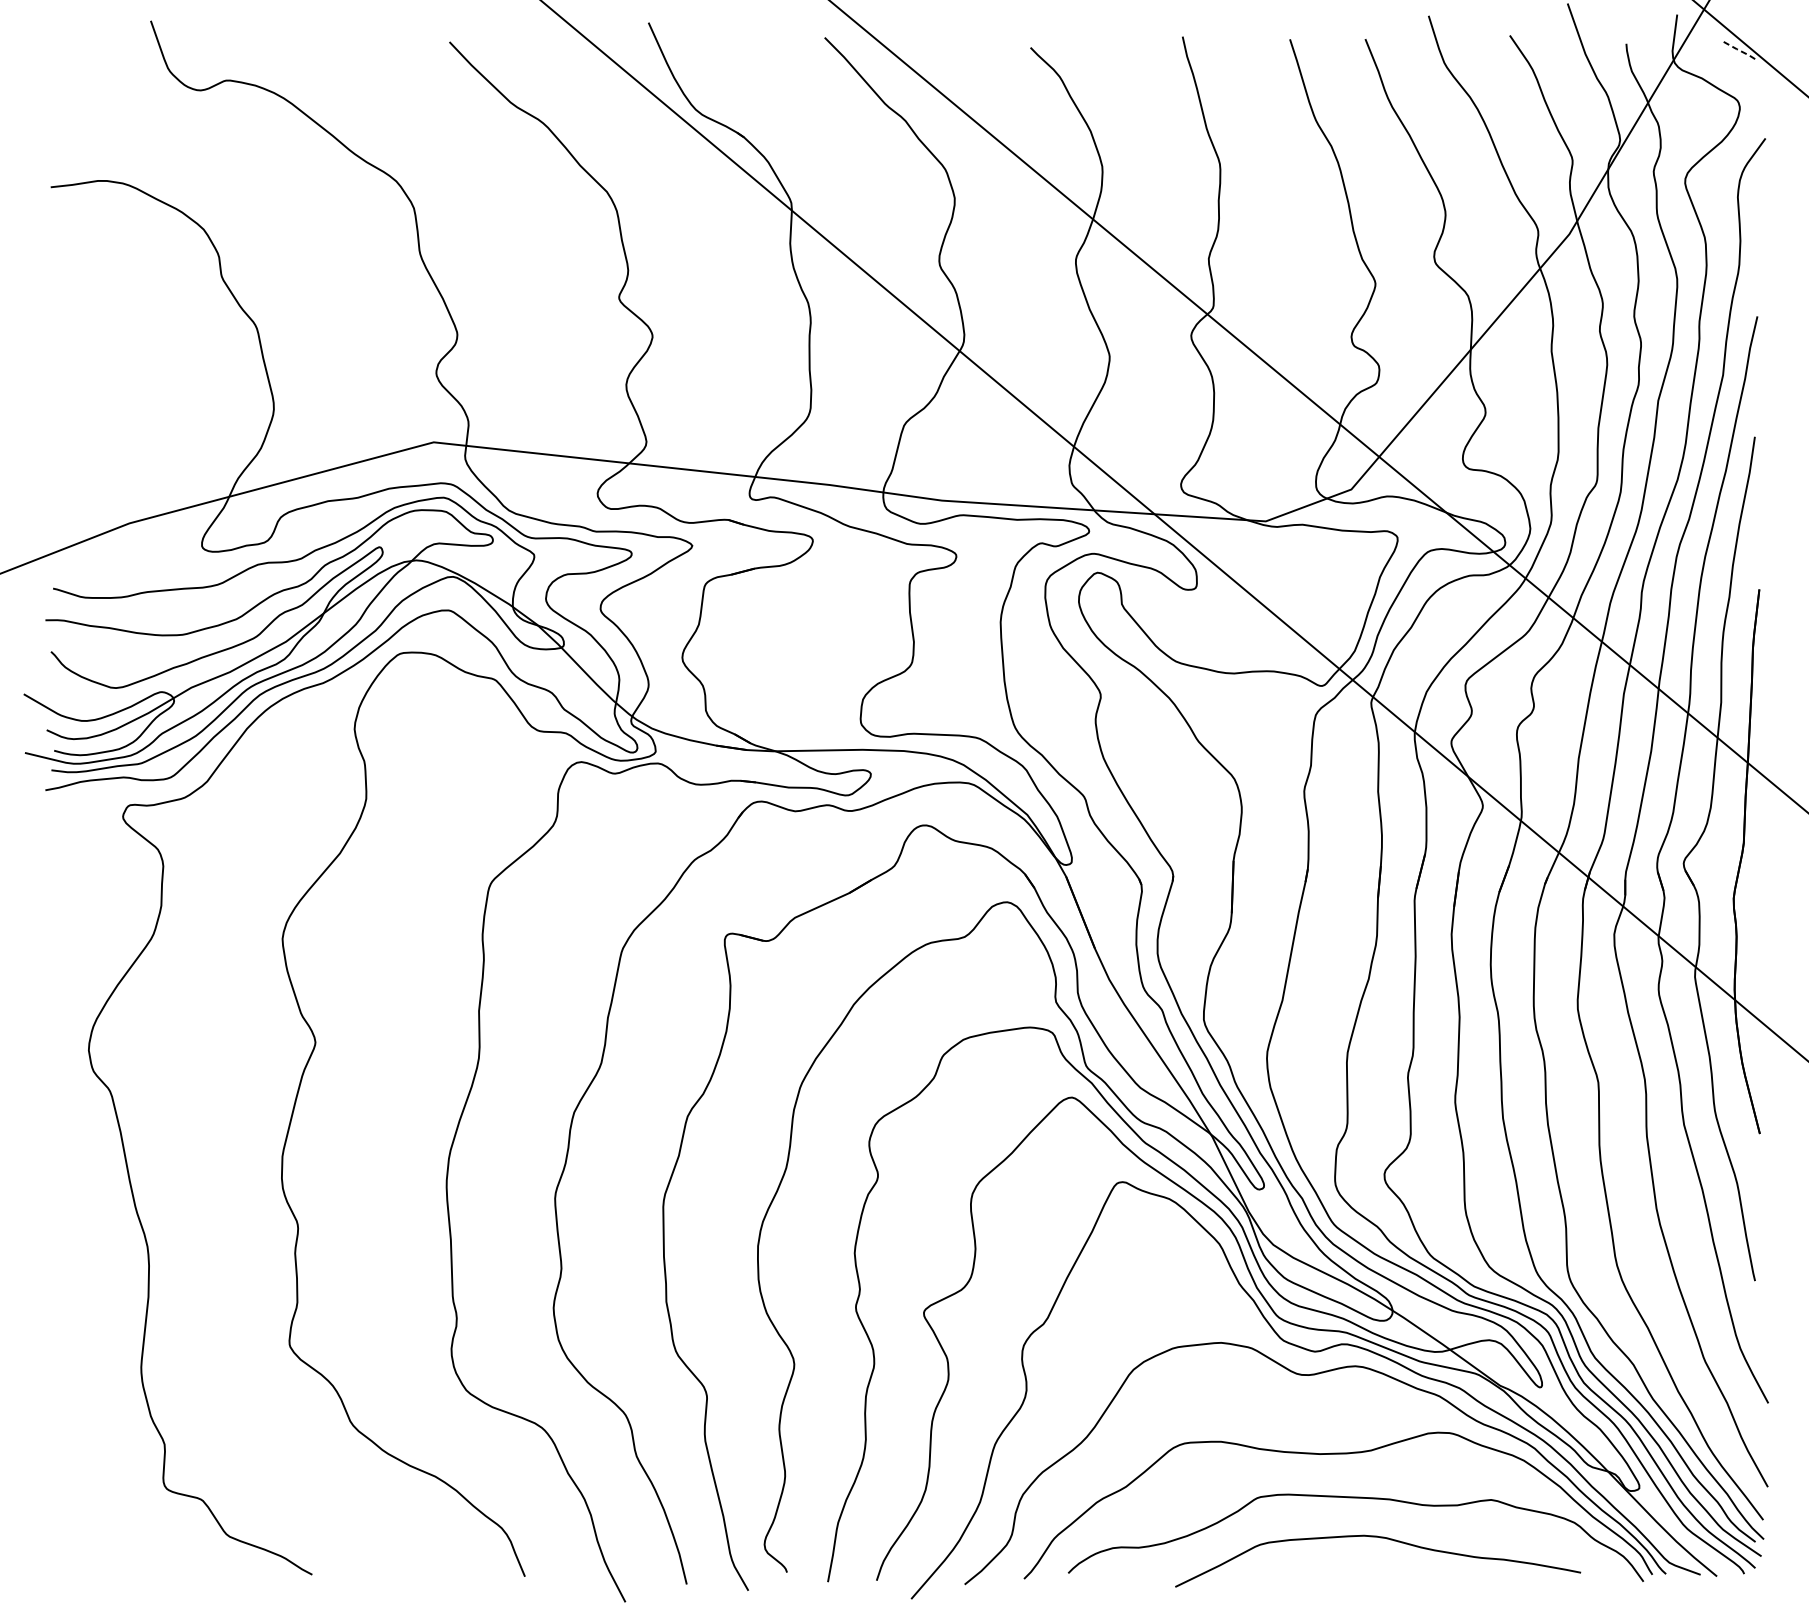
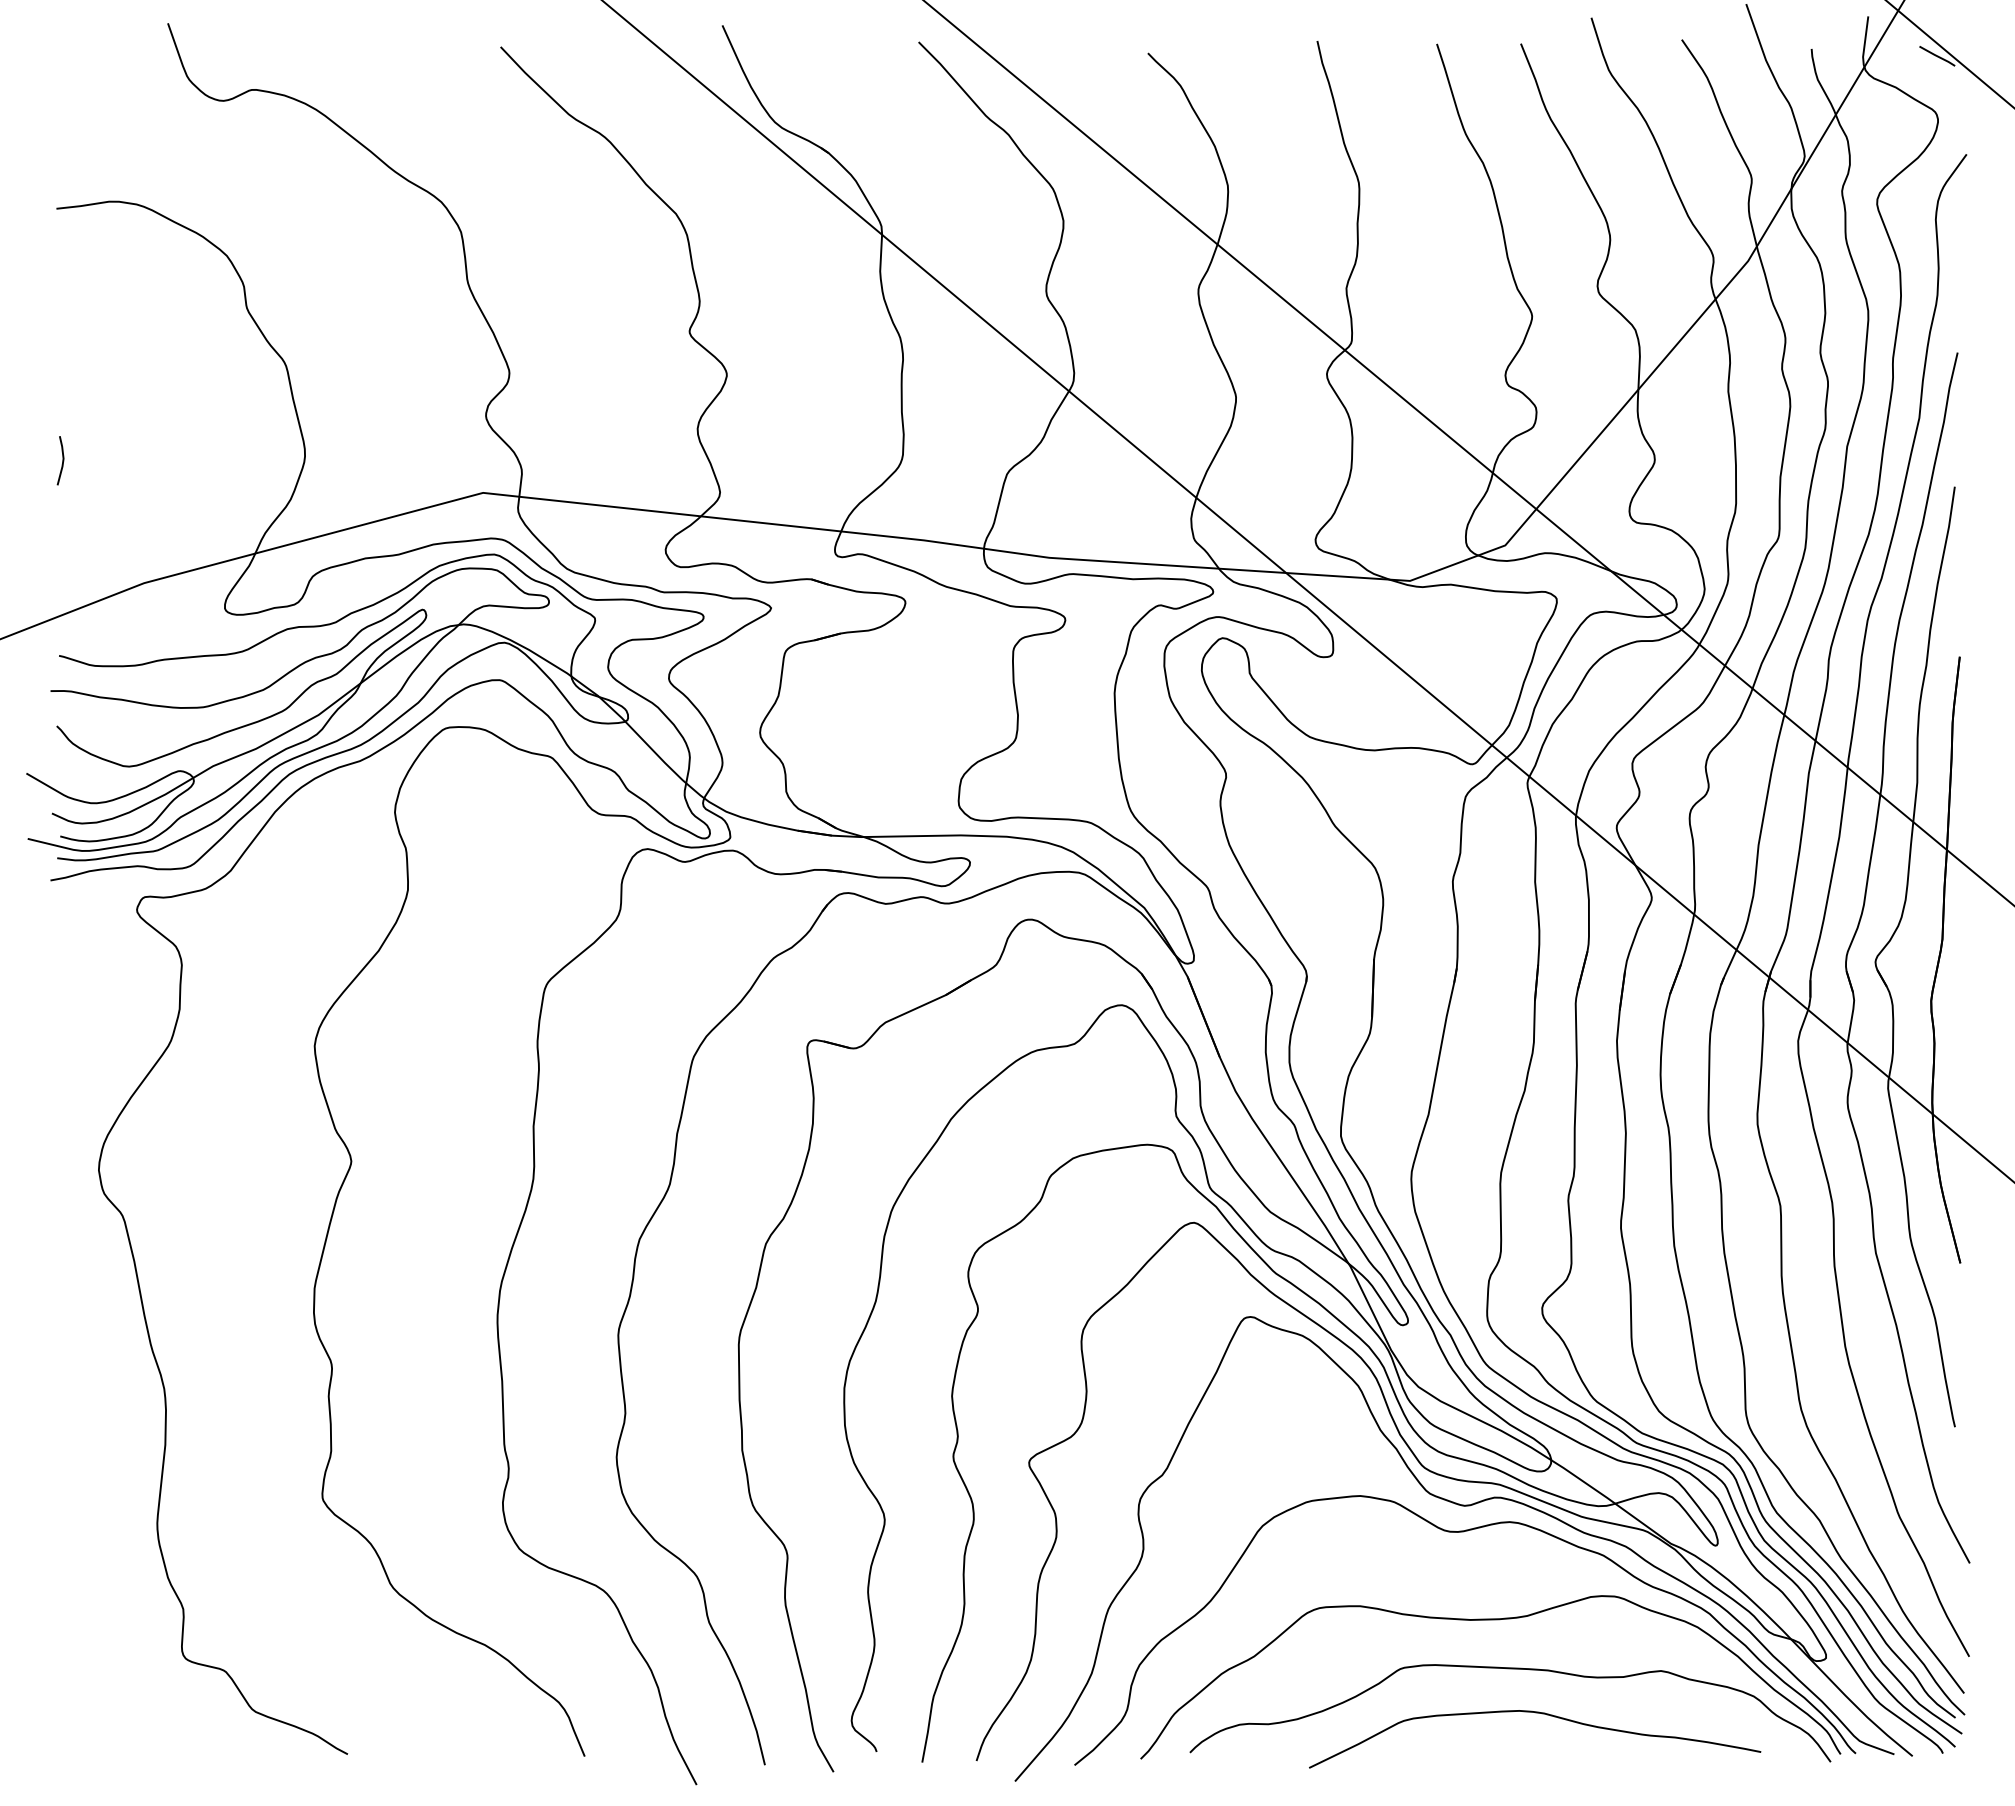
line: (1739, 50) -> (1937, 56), dashed -> solid
line: (56, 413) -> (62, 460), added

